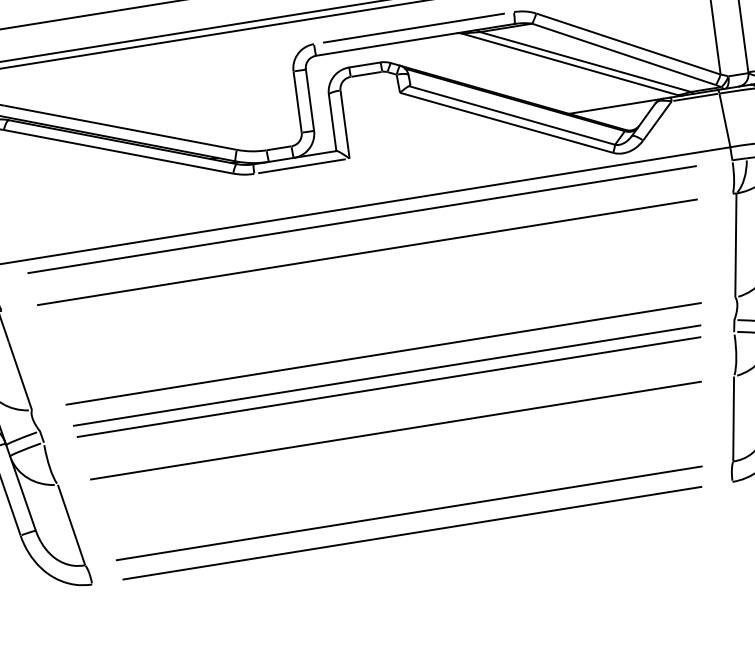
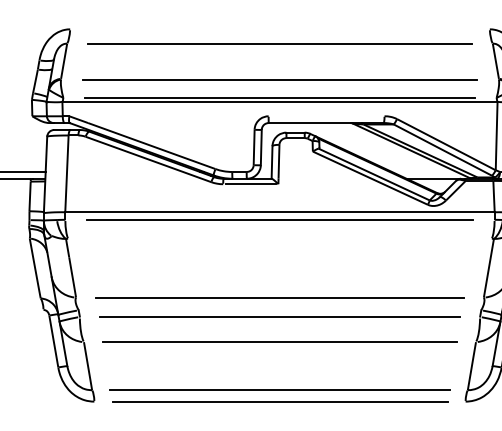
line: (413, 28) -> (326, 116), removed
line: (366, 251) -> (279, 238), removed
line: (386, 376) -> (279, 310), removed

